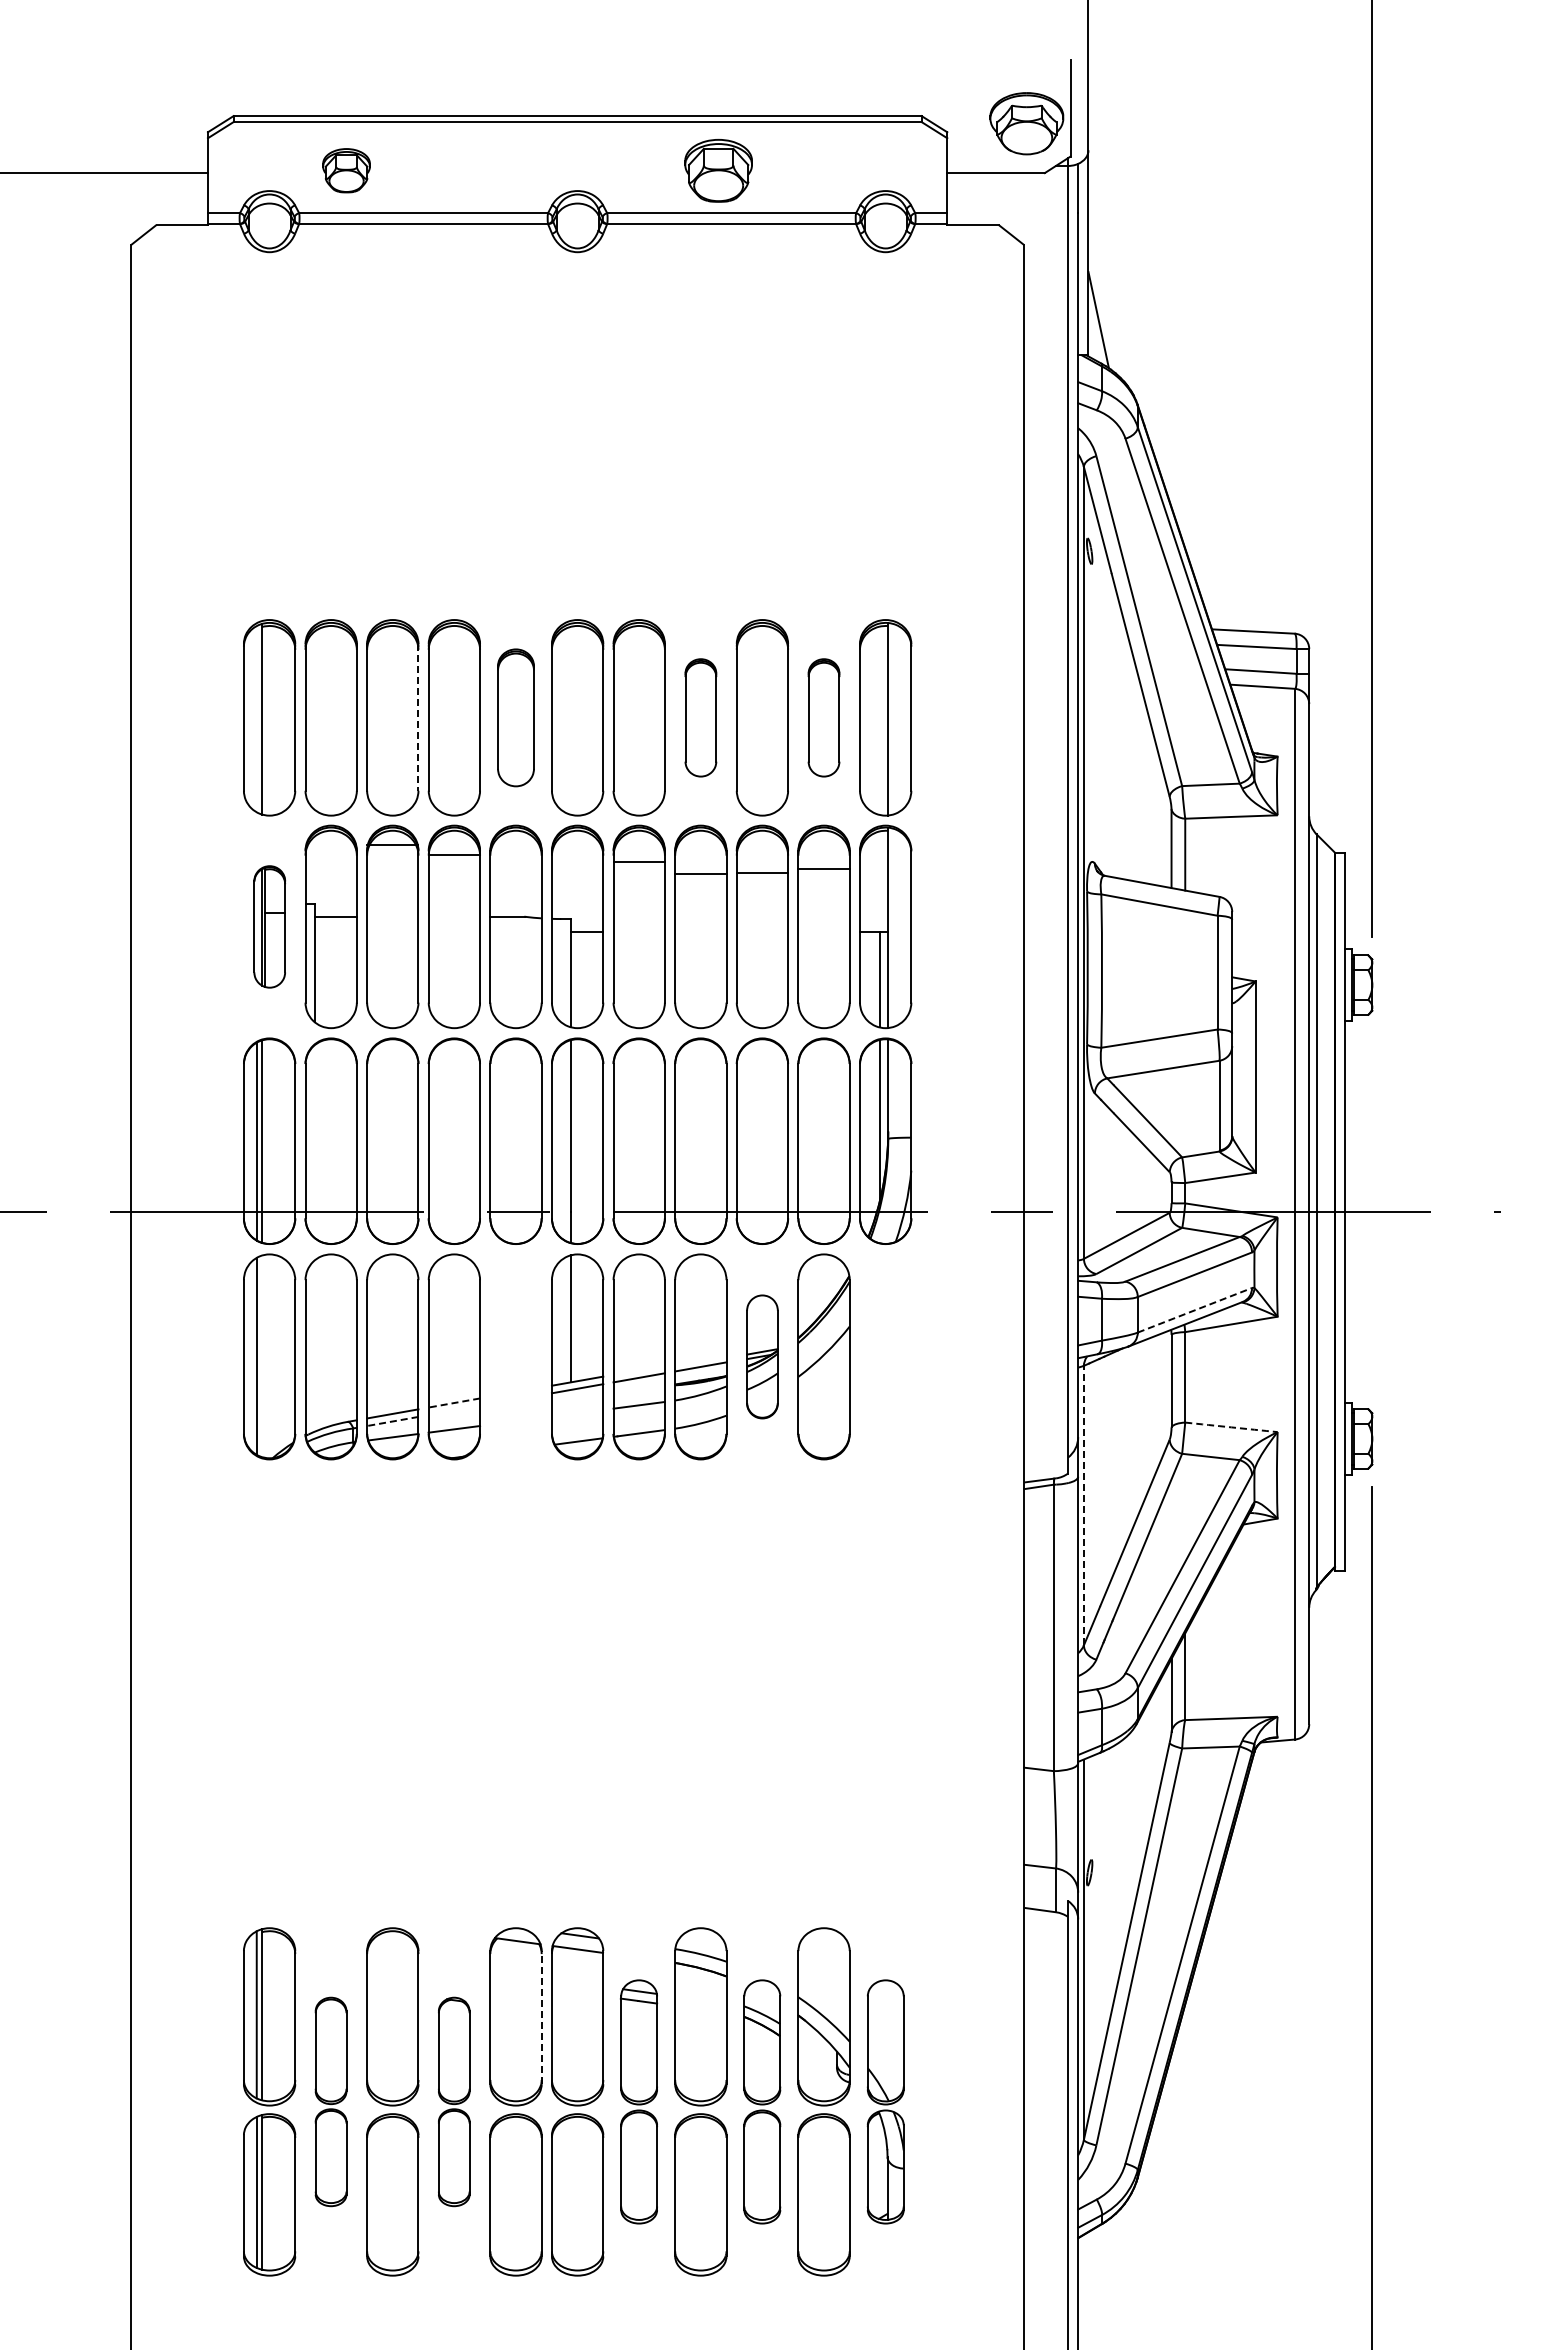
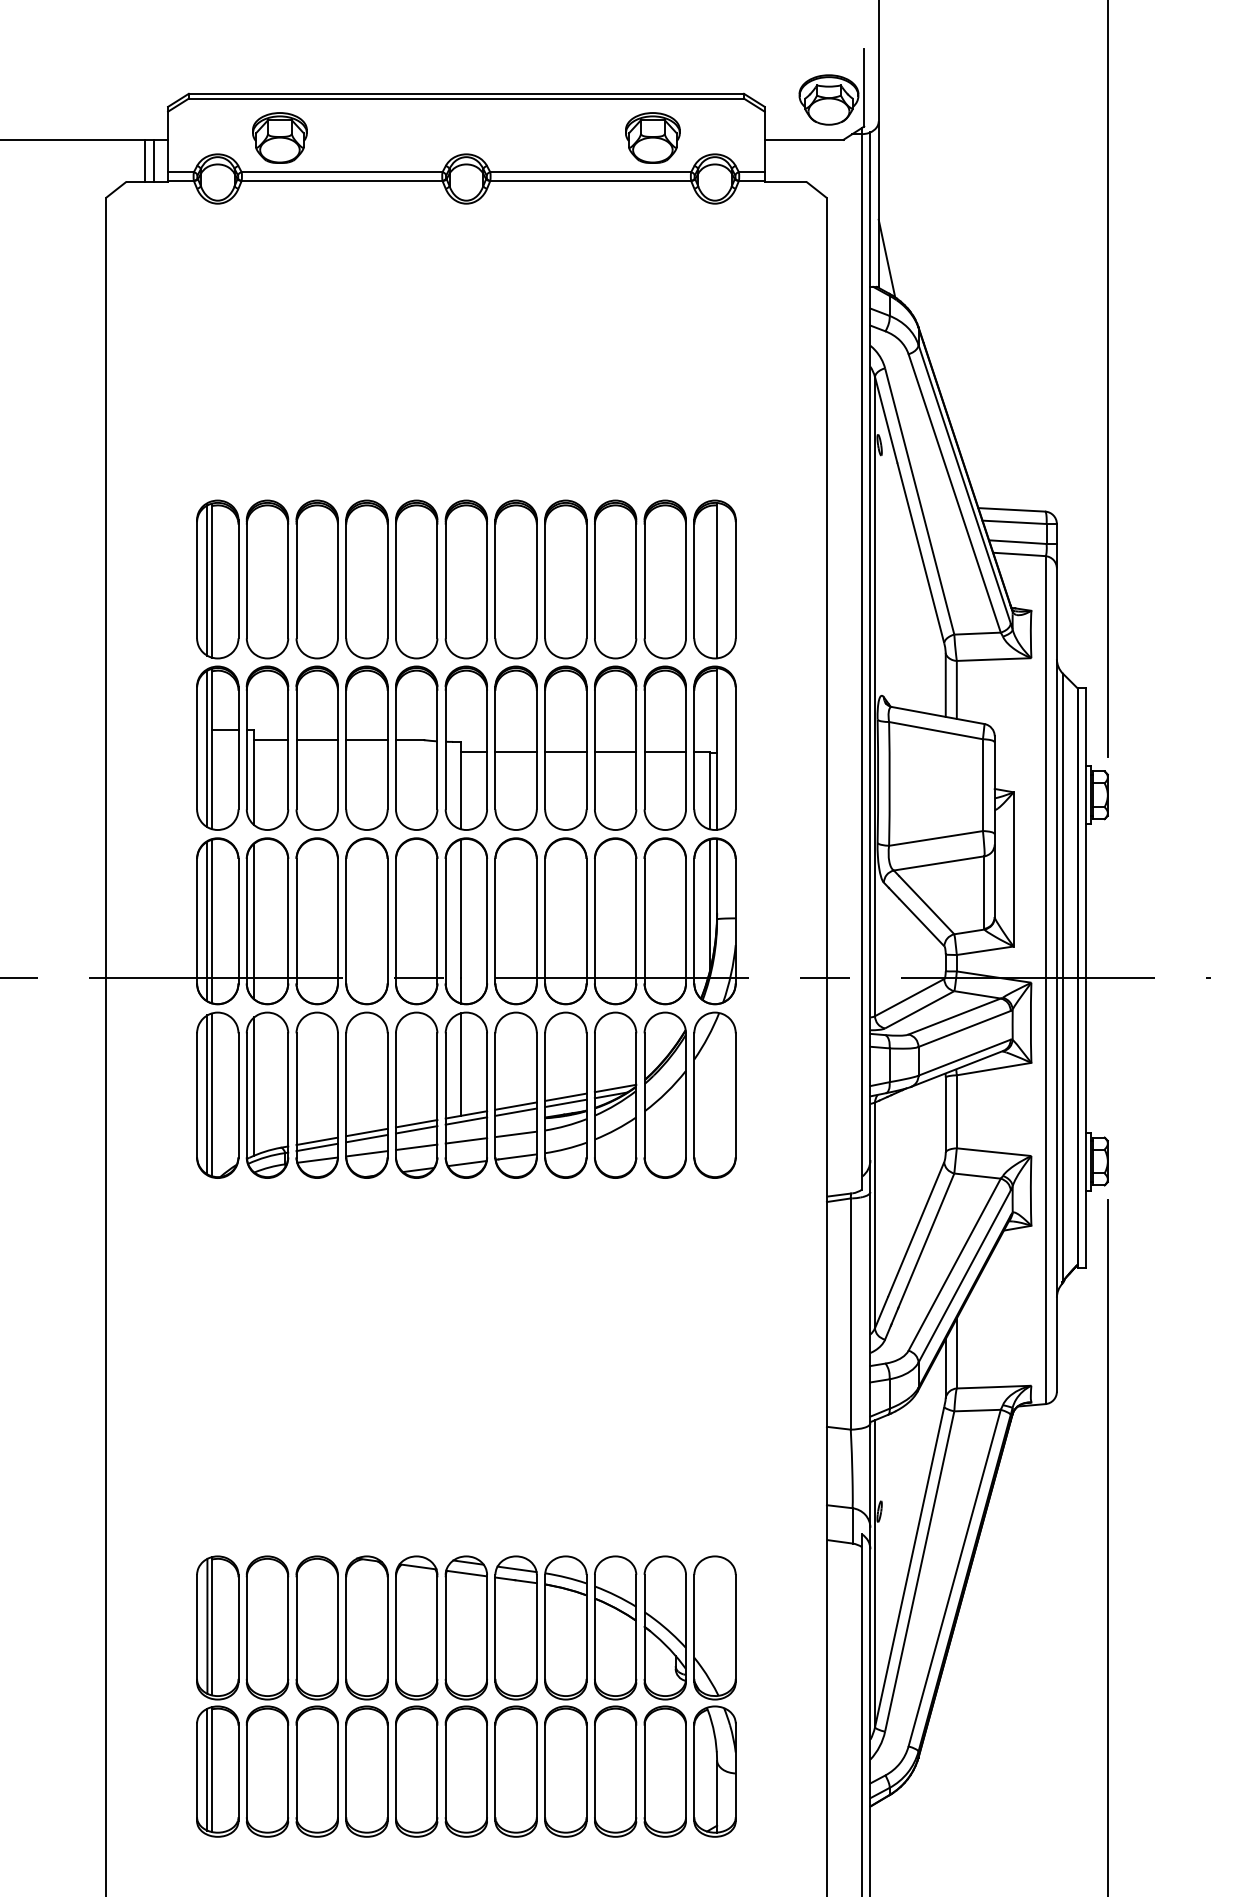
part: (346, 170) -> (279, 137), size x1.43
part: (718, 170) -> (652, 137), moved
line: (179, 198) -> (145, 160), added
line: (190, 198) -> (153, 160), added
line: (418, 717) -> (337, 579), dashed -> solid
part: (515, 717) -> (416, 579), size x1.43
part: (700, 717) -> (565, 579), size x1.67
part: (823, 717) -> (664, 579), size x1.67
line: (256, 719) -> (207, 580), added
line: (392, 844) -> (316, 739), moved
line: (454, 854) -> (367, 739), moved
line: (638, 861) -> (515, 751), moved
line: (823, 868) -> (664, 751), moved
line: (762, 872) -> (615, 751), moved
line: (700, 873) -> (565, 751), moved
part: (269, 926) -> (217, 747), size x1.67
line: (314, 1141) -> (254, 921), added
line: (1195, 1310) -> (965, 1057), dashed -> solid
line: (314, 1345) -> (254, 1086), added
line: (261, 1356) -> (211, 1094), added
part: (515, 1356) -> (416, 1094), added
part: (762, 1356) -> (615, 1094), size x1.67
part: (885, 1356) -> (714, 1094), added
line: (700, 1358) -> (565, 1096), added
line: (638, 1369) -> (515, 1105), added
line: (453, 1403) -> (366, 1132), dashed -> solid
line: (454, 1410) -> (367, 1138), added
line: (577, 1413) -> (466, 1140), added
line: (392, 1421) -> (316, 1147), dashed -> solid
arc: (1231, 1427) -> (994, 1152), dashed -> solid
line: (1083, 1505) -> (874, 1215), dashed -> solid
line: (541, 2017) -> (437, 1628), dashed -> solid
part: (330, 2101) -> (266, 1696), size x1.67
part: (453, 2101) -> (366, 1696), size x1.67
part: (638, 2101) -> (515, 1696), size x1.43
part: (761, 2101) -> (614, 1696), size x1.43
part: (885, 2101) -> (714, 1696), size x1.43

